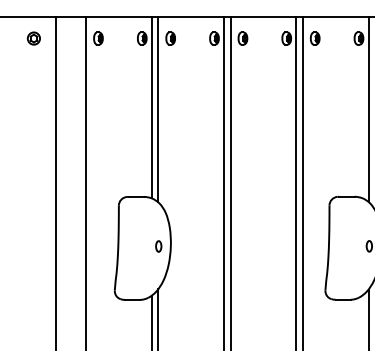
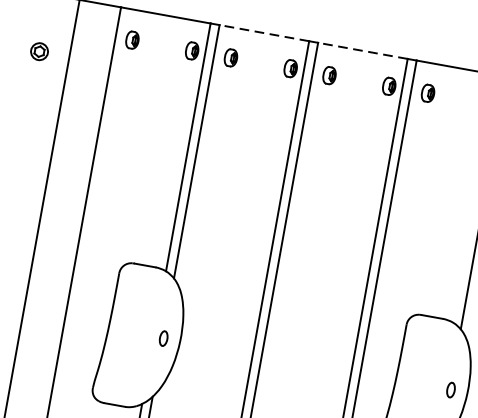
line: (191, 16) -> (264, 32), solid -> dashed
line: (263, 16) -> (362, 50), solid -> dashed
part: (33, 38) -> (38, 51), moved

